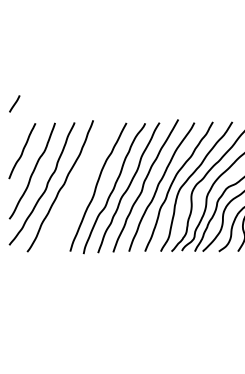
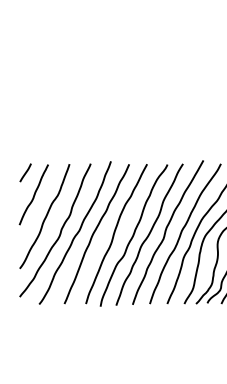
line: (14, 103) -> (25, 172), moved
curve: (78, 186) -> (94, 233), added

